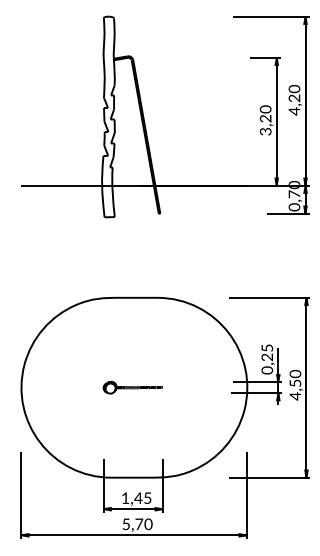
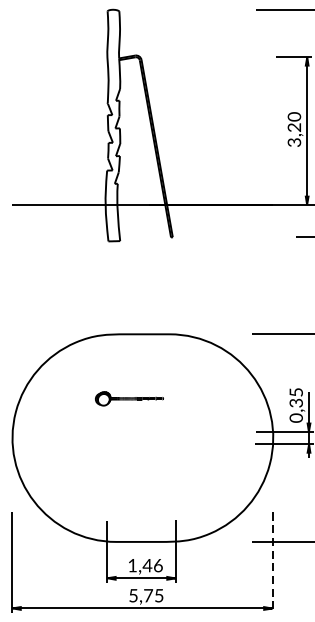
text: (269, 357) -> (298, 403), 0,25 -> 0,35
part: (132, 387) -> (129, 398), moved
line: (247, 495) -> (273, 562), solid -> dashed
text: (147, 497) -> (157, 564), 1,45 -> 1,46
text: (148, 524) -> (159, 595), 5,70 -> 5,75

